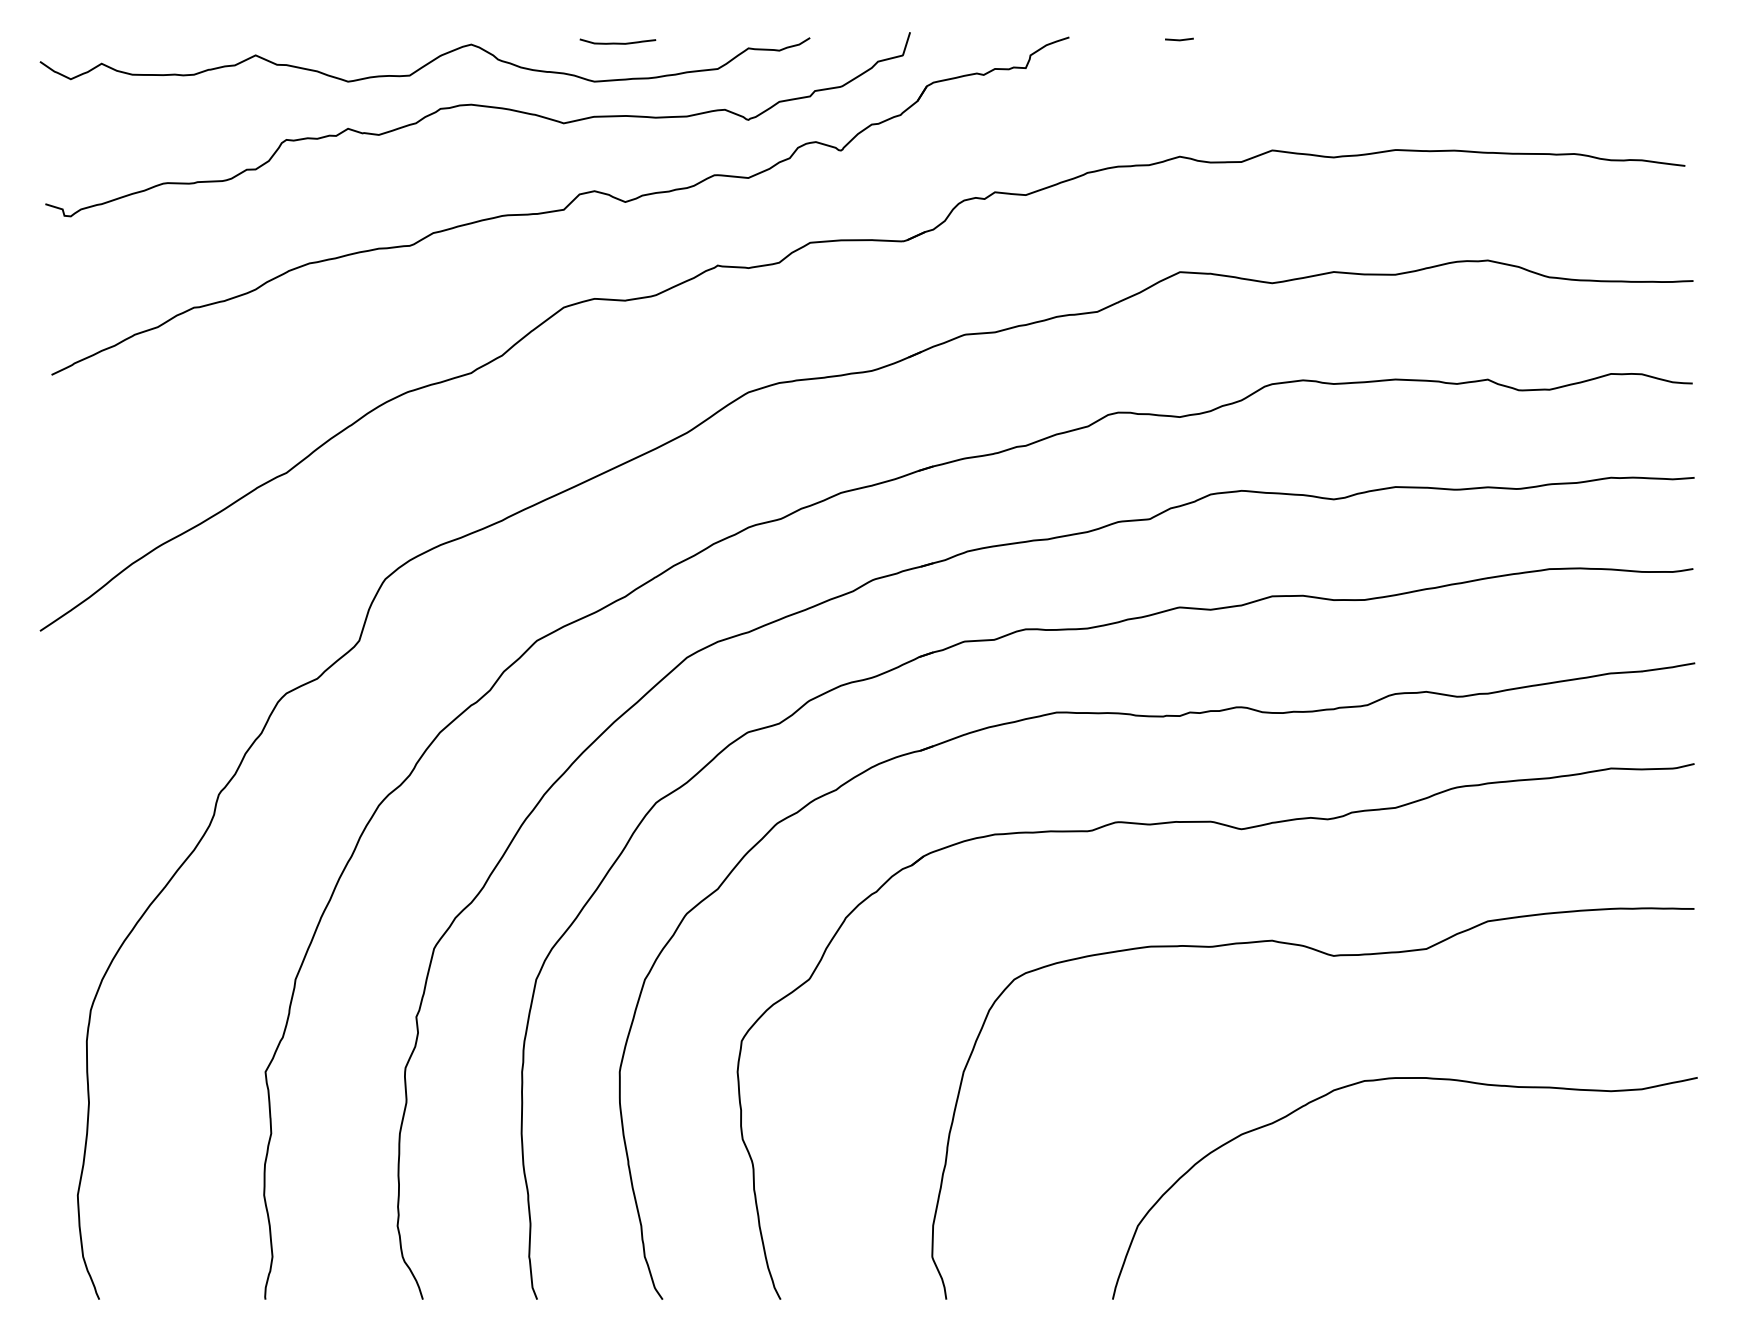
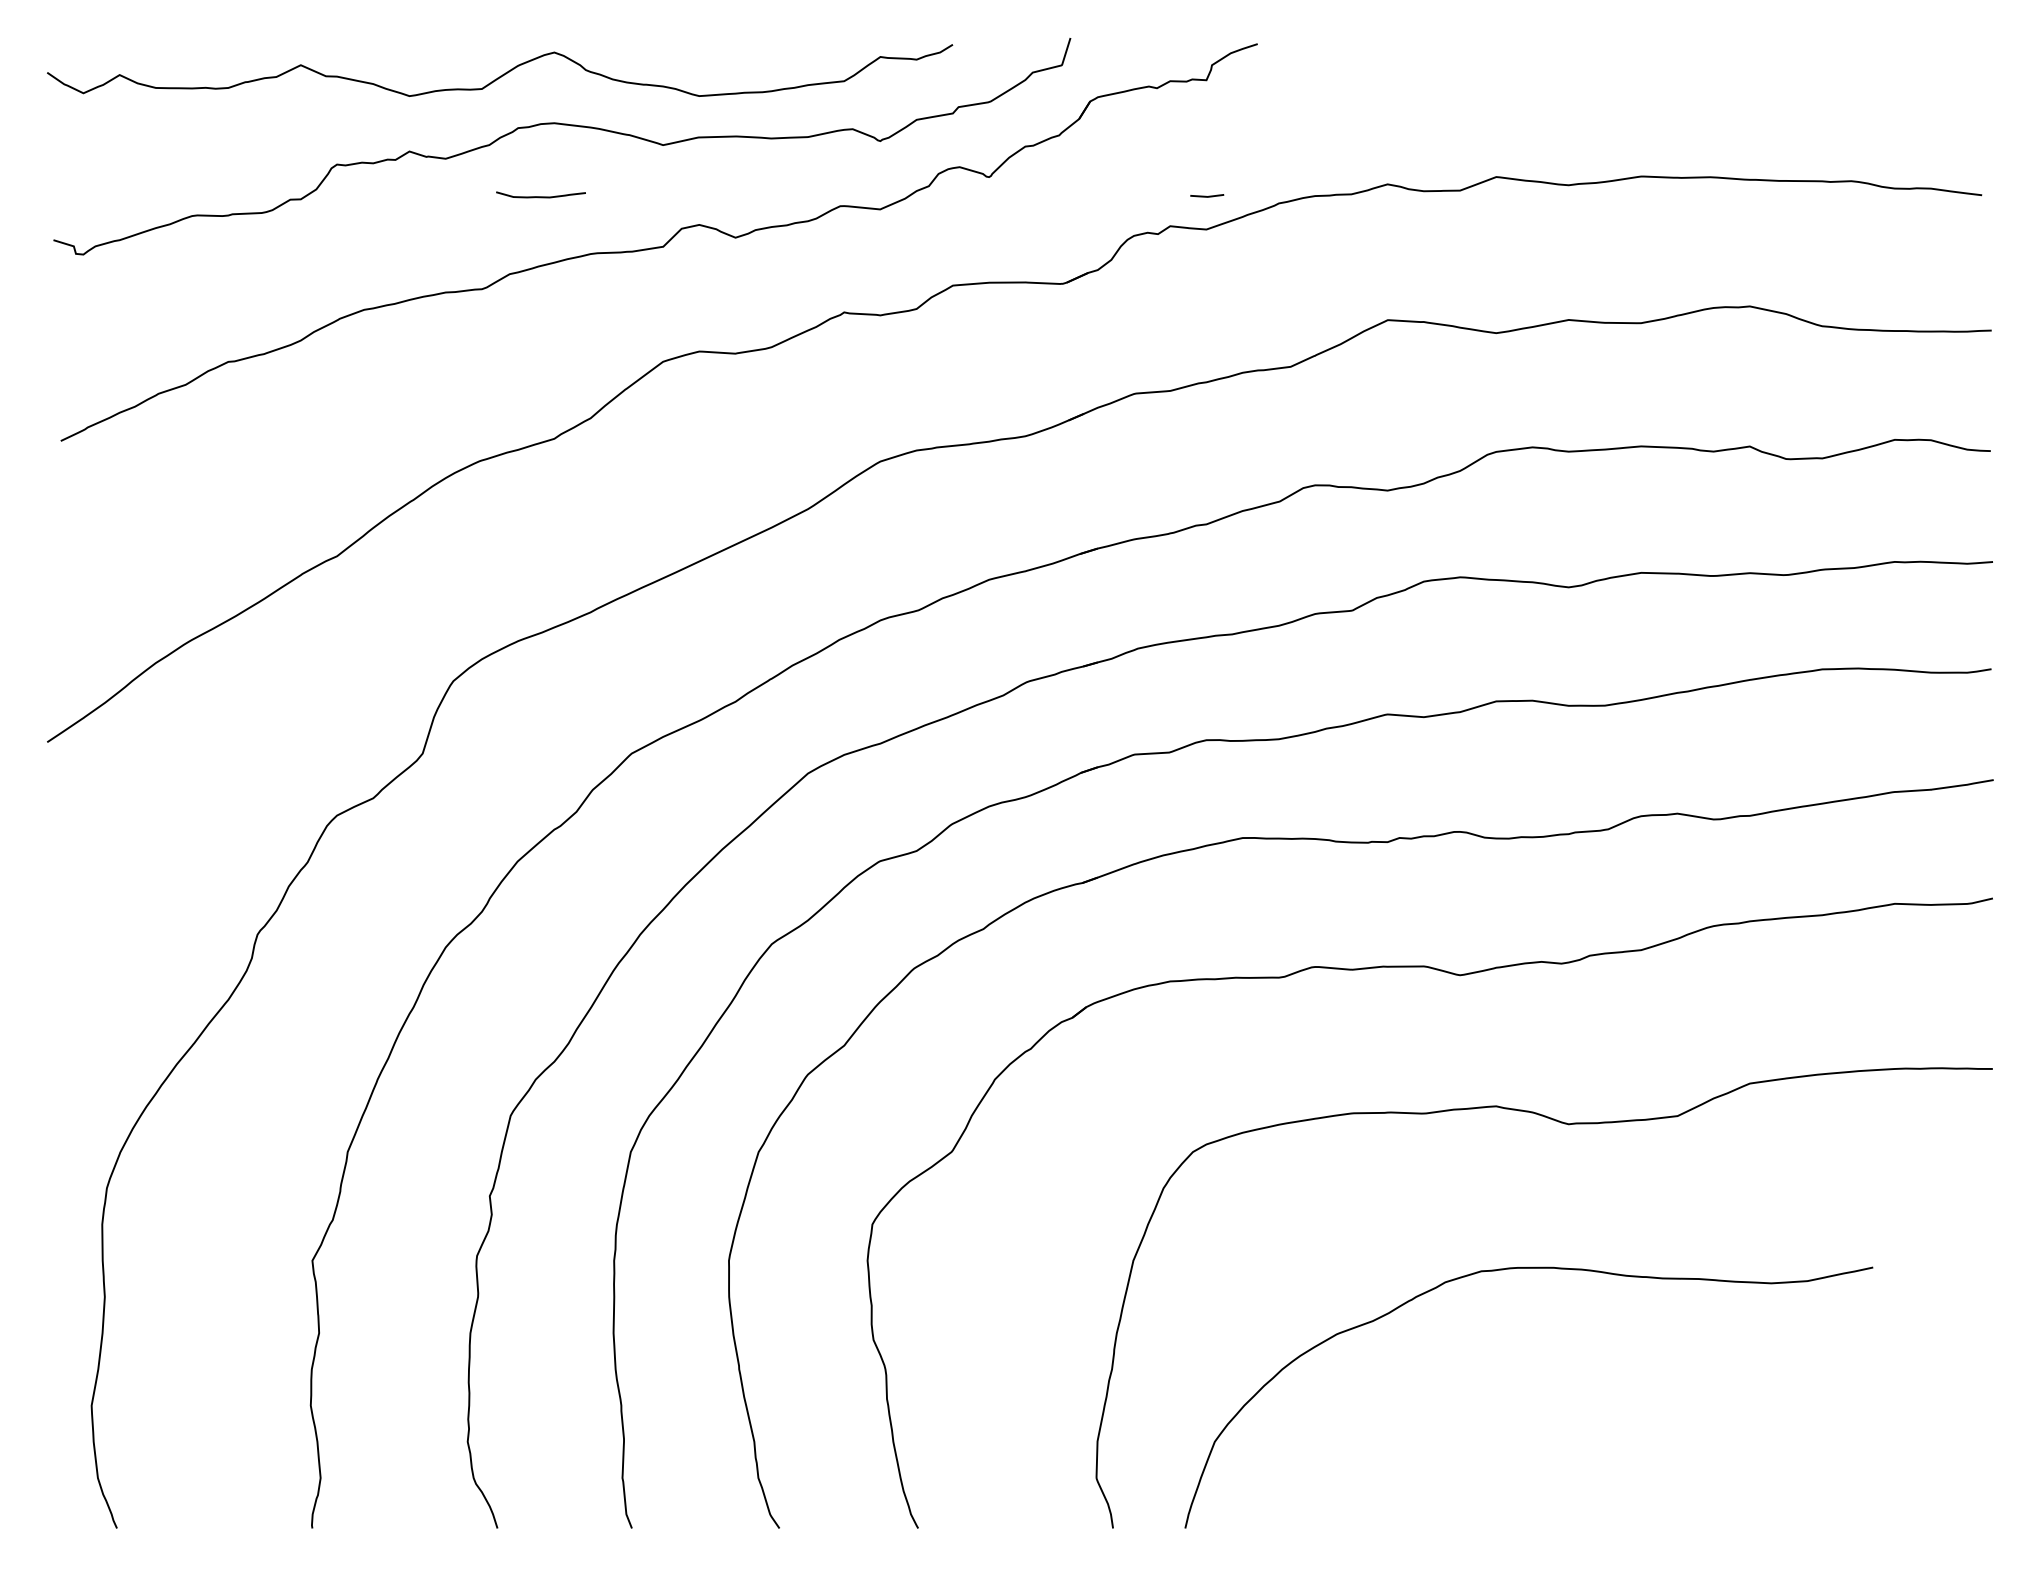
line: (1179, 39) -> (1207, 195), moved
curve: (617, 42) -> (540, 195), moved
curve: (1393, 1079) -> (1515, 1269), moved

